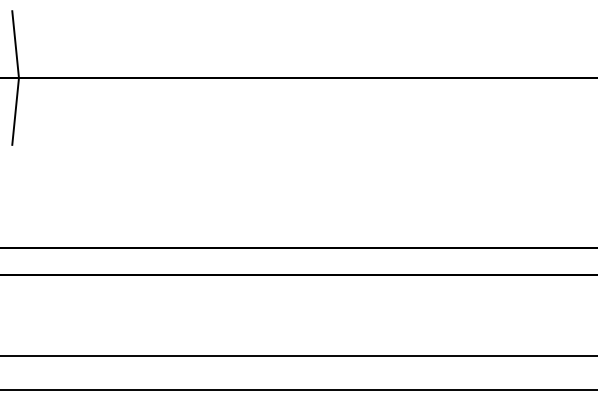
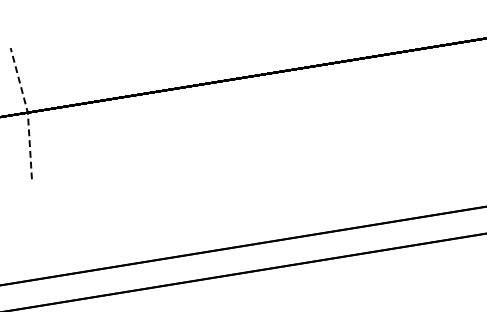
line: (18, 78) -> (27, 113), solid -> dashed

